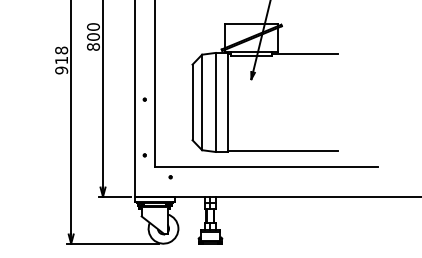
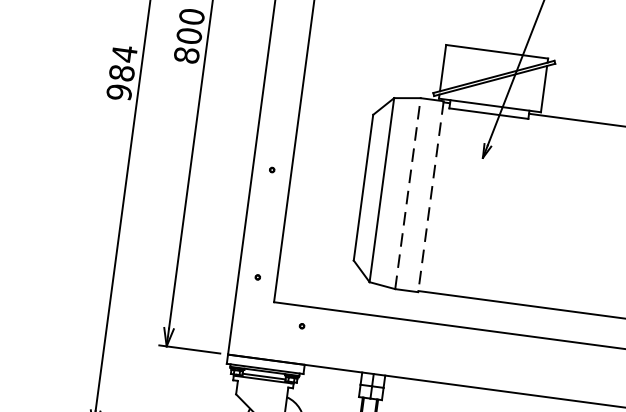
text: (61, 55) -> (122, 63), 918 -> 984
line: (215, 102) -> (407, 193), solid -> dashed
line: (227, 102) -> (430, 196), solid -> dashed

